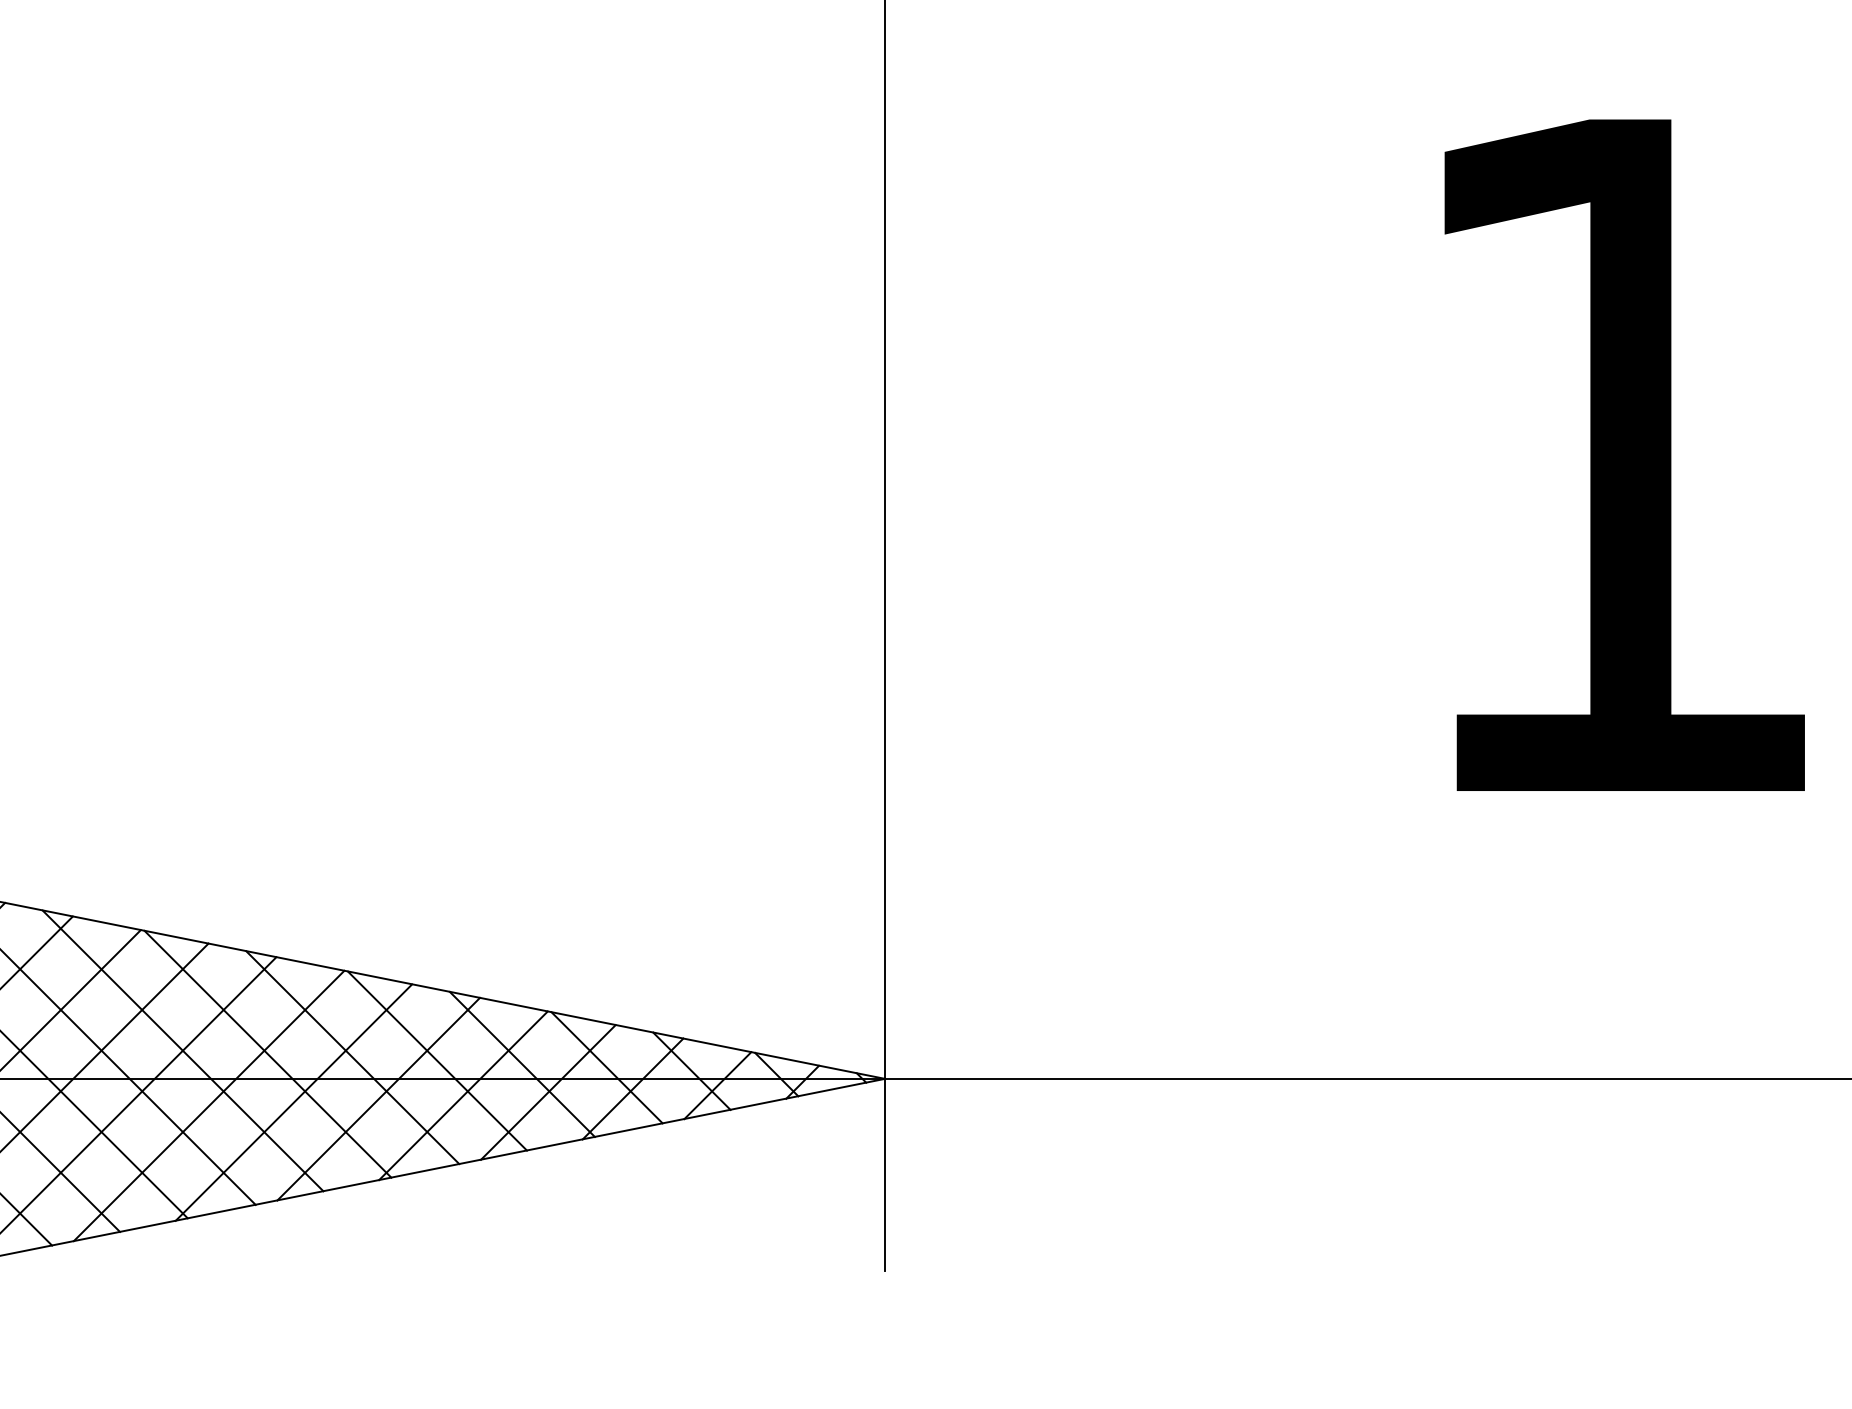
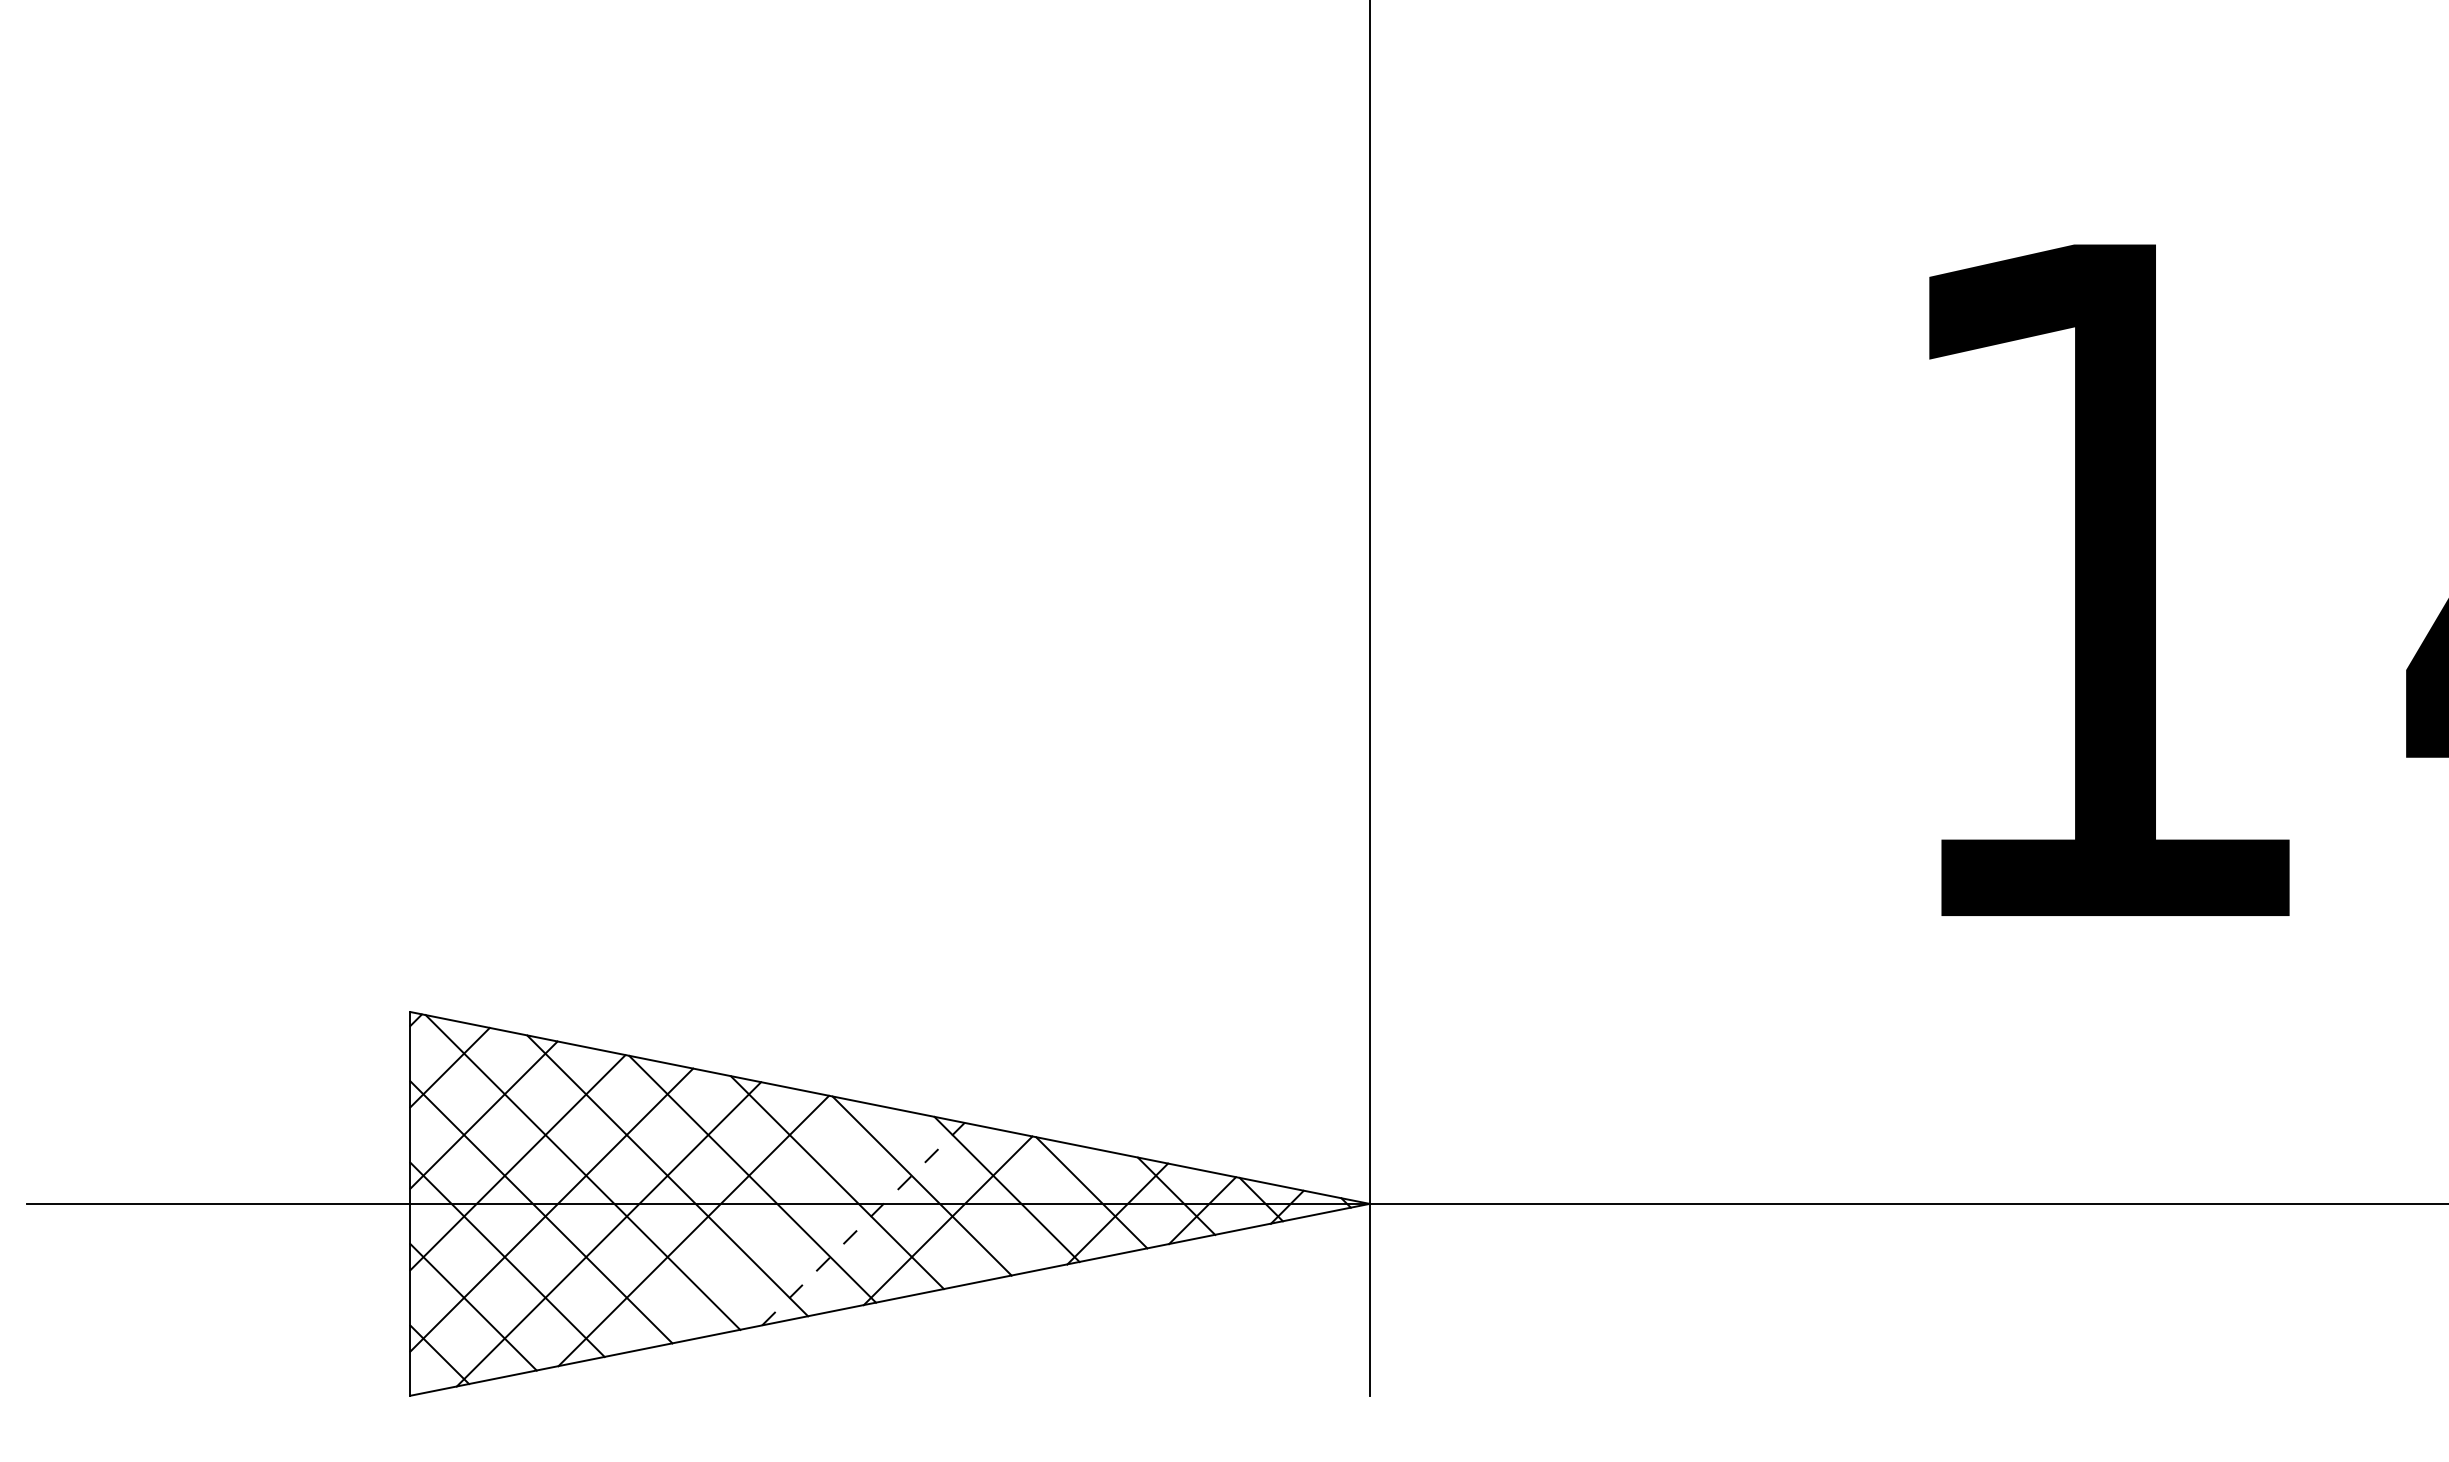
line: (547, 1092) -> (1032, 1217), removed
line: (378, 1098) -> (863, 1223), solid -> dashed
line: (293, 1102) -> (778, 1227), removed

